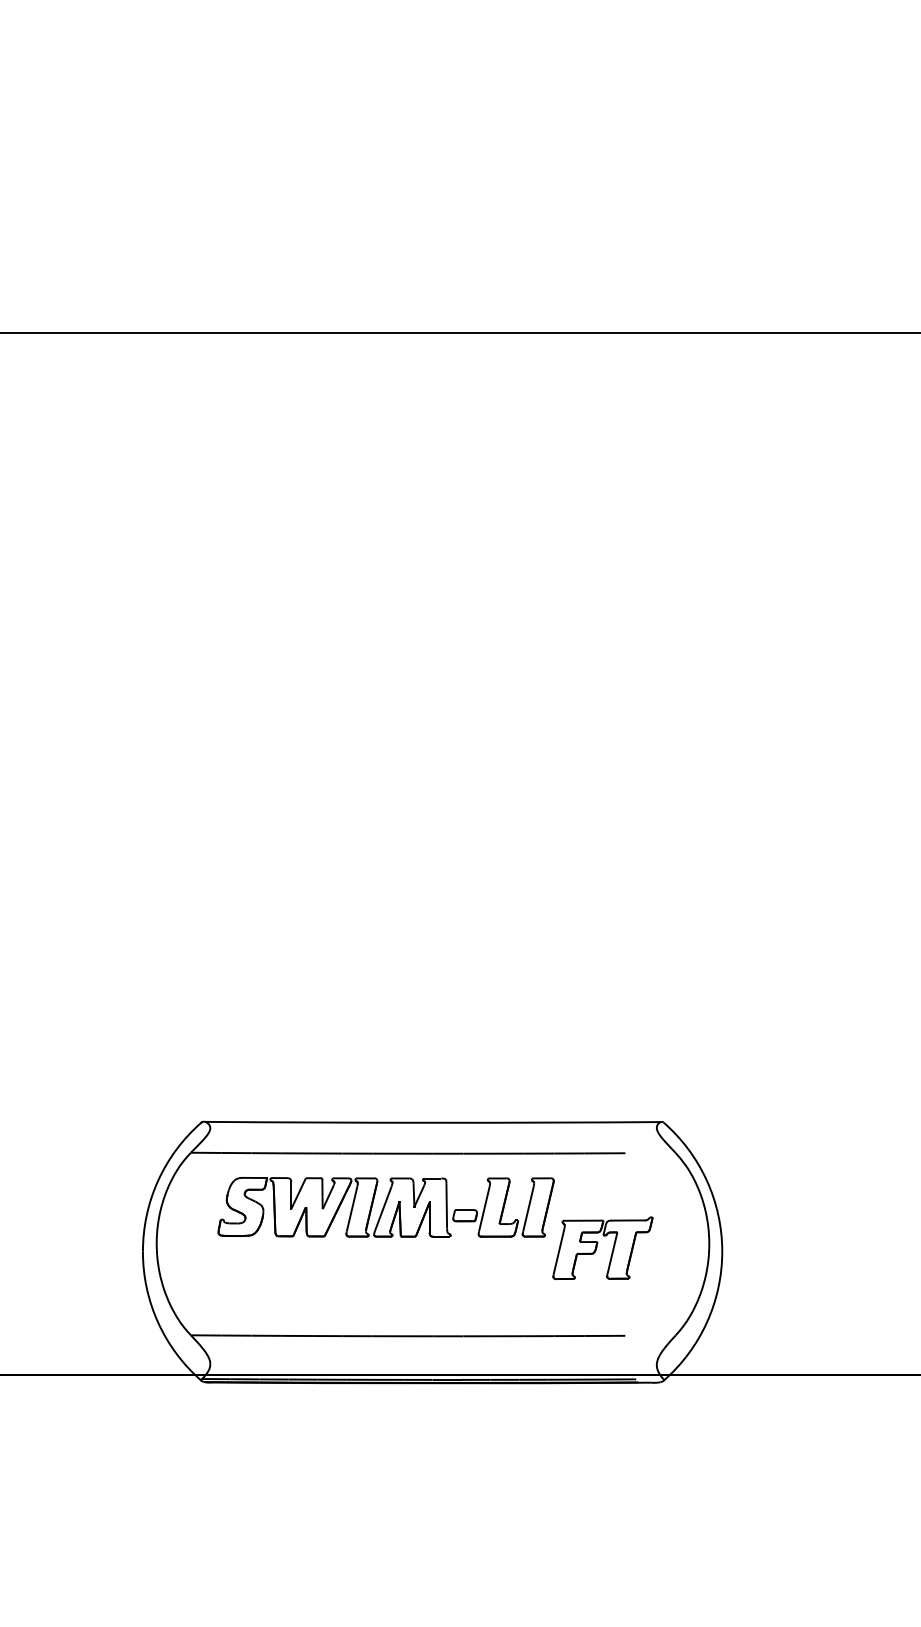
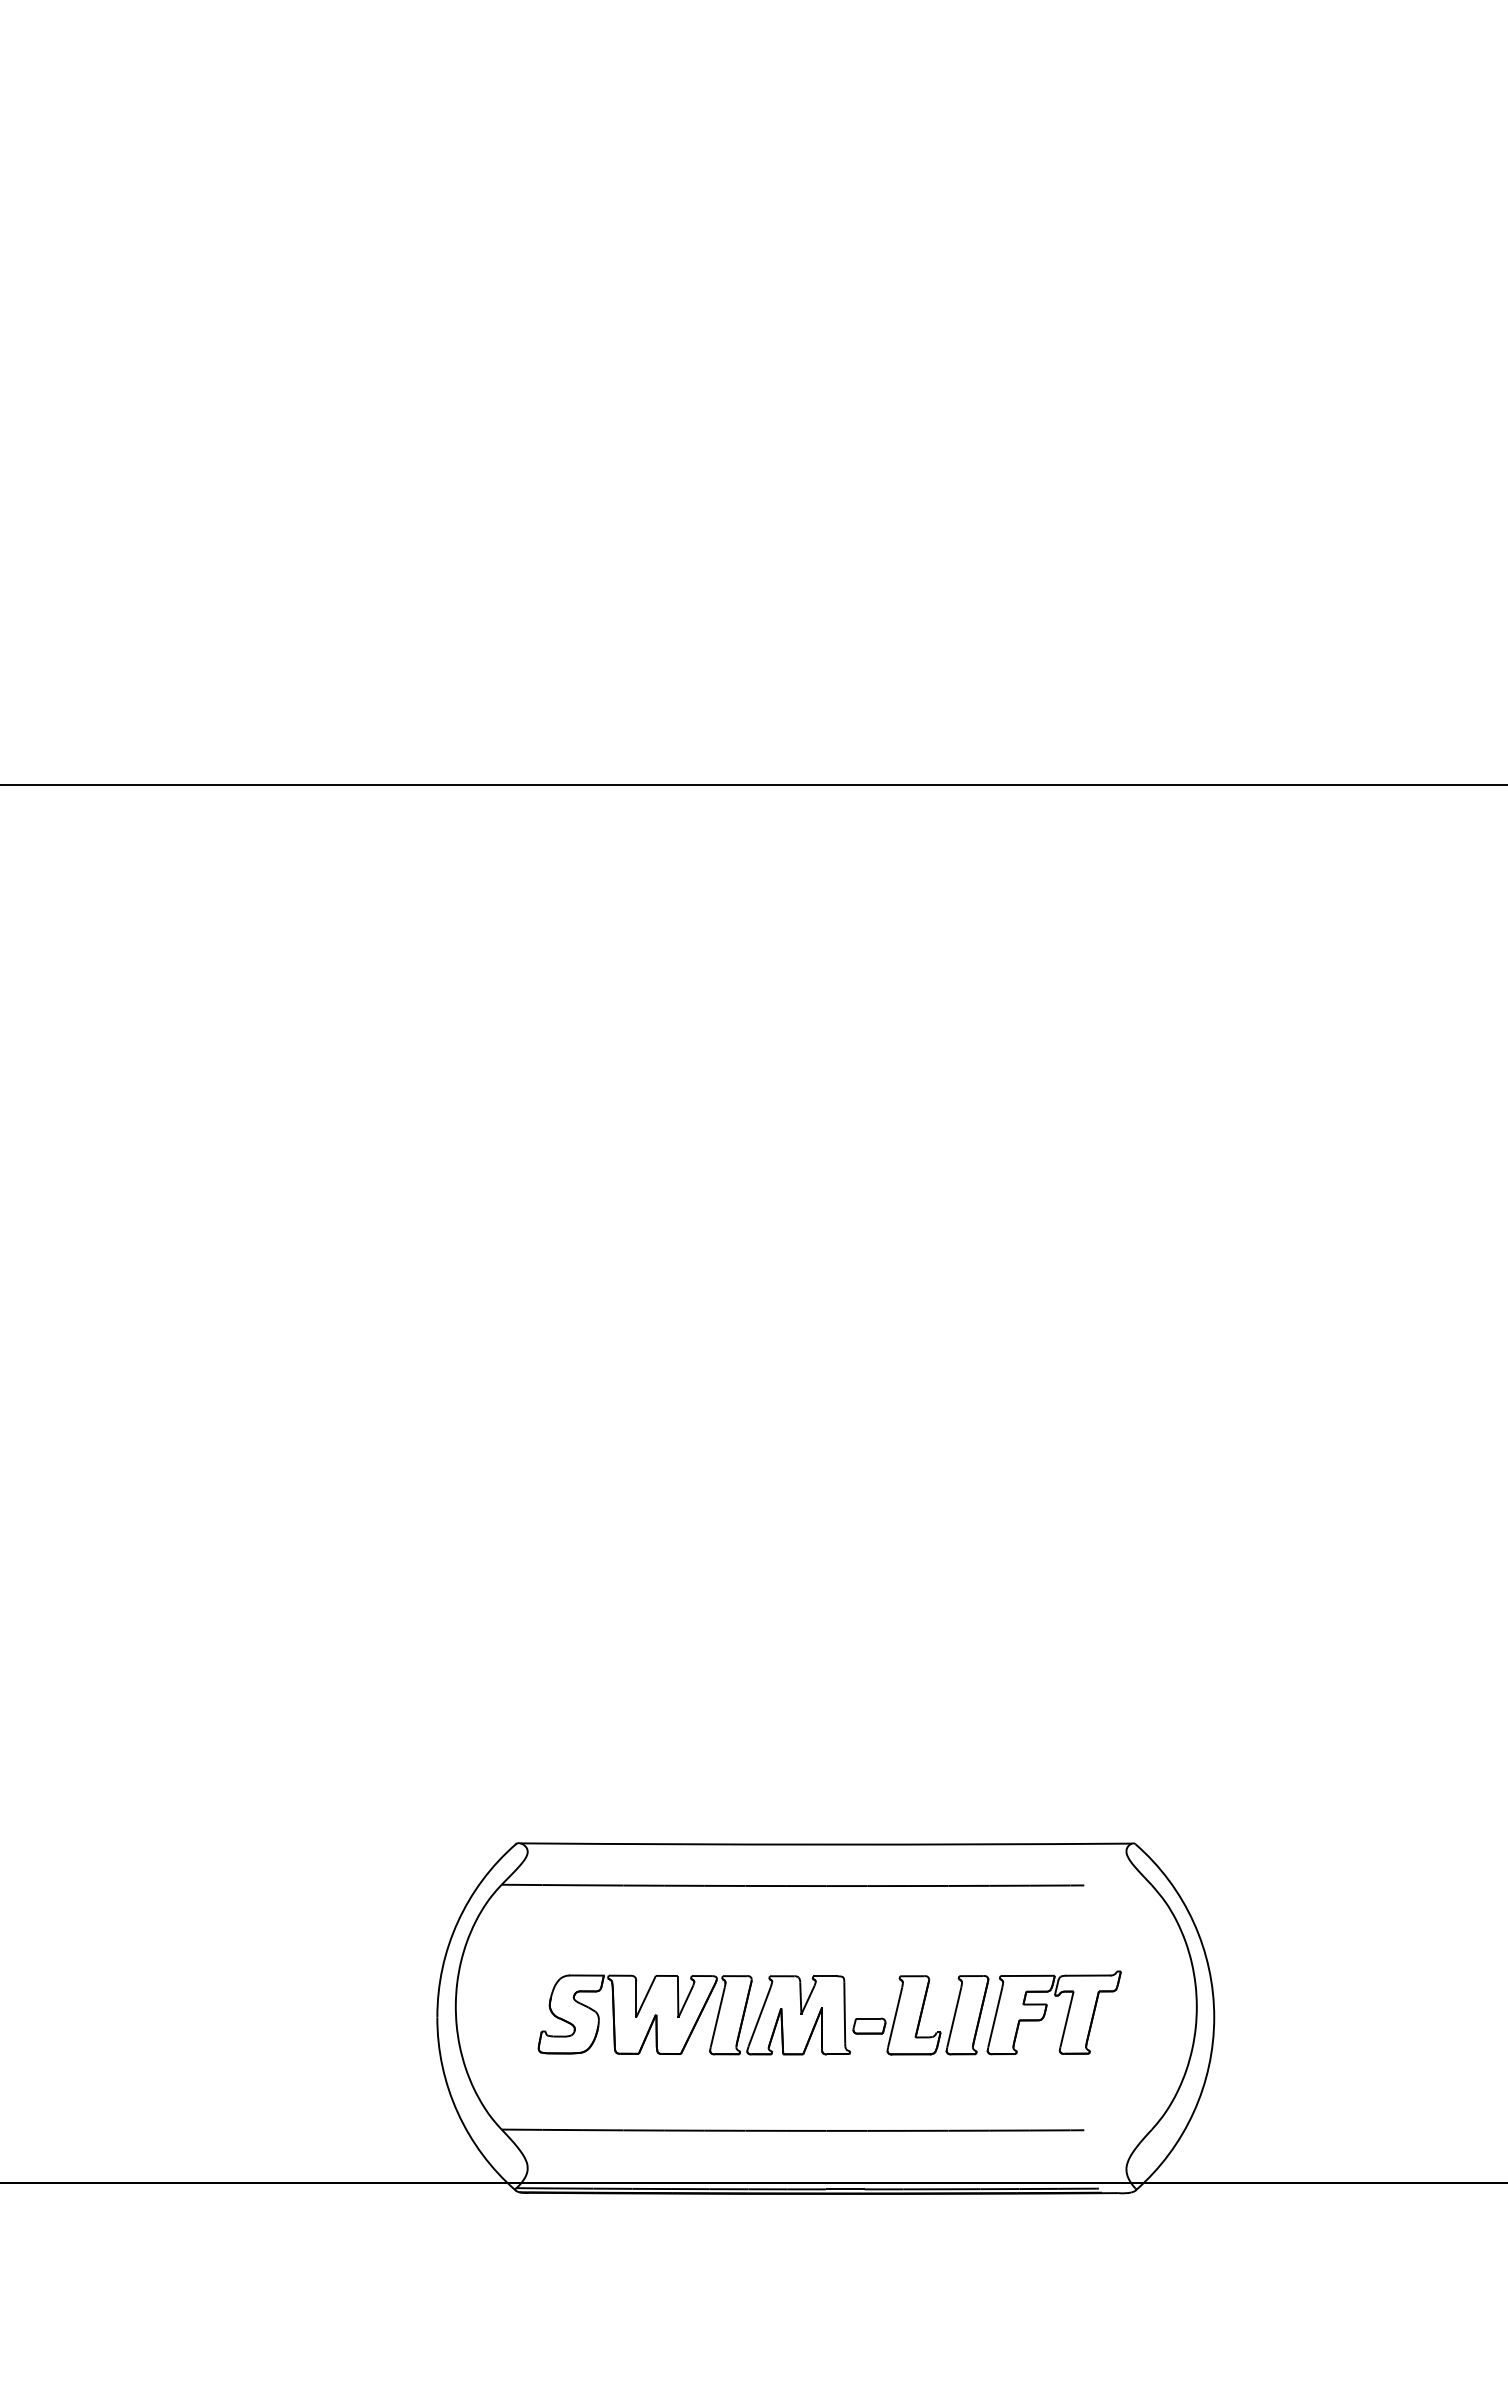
part: (386, 1206) -> (763, 2014), moved

